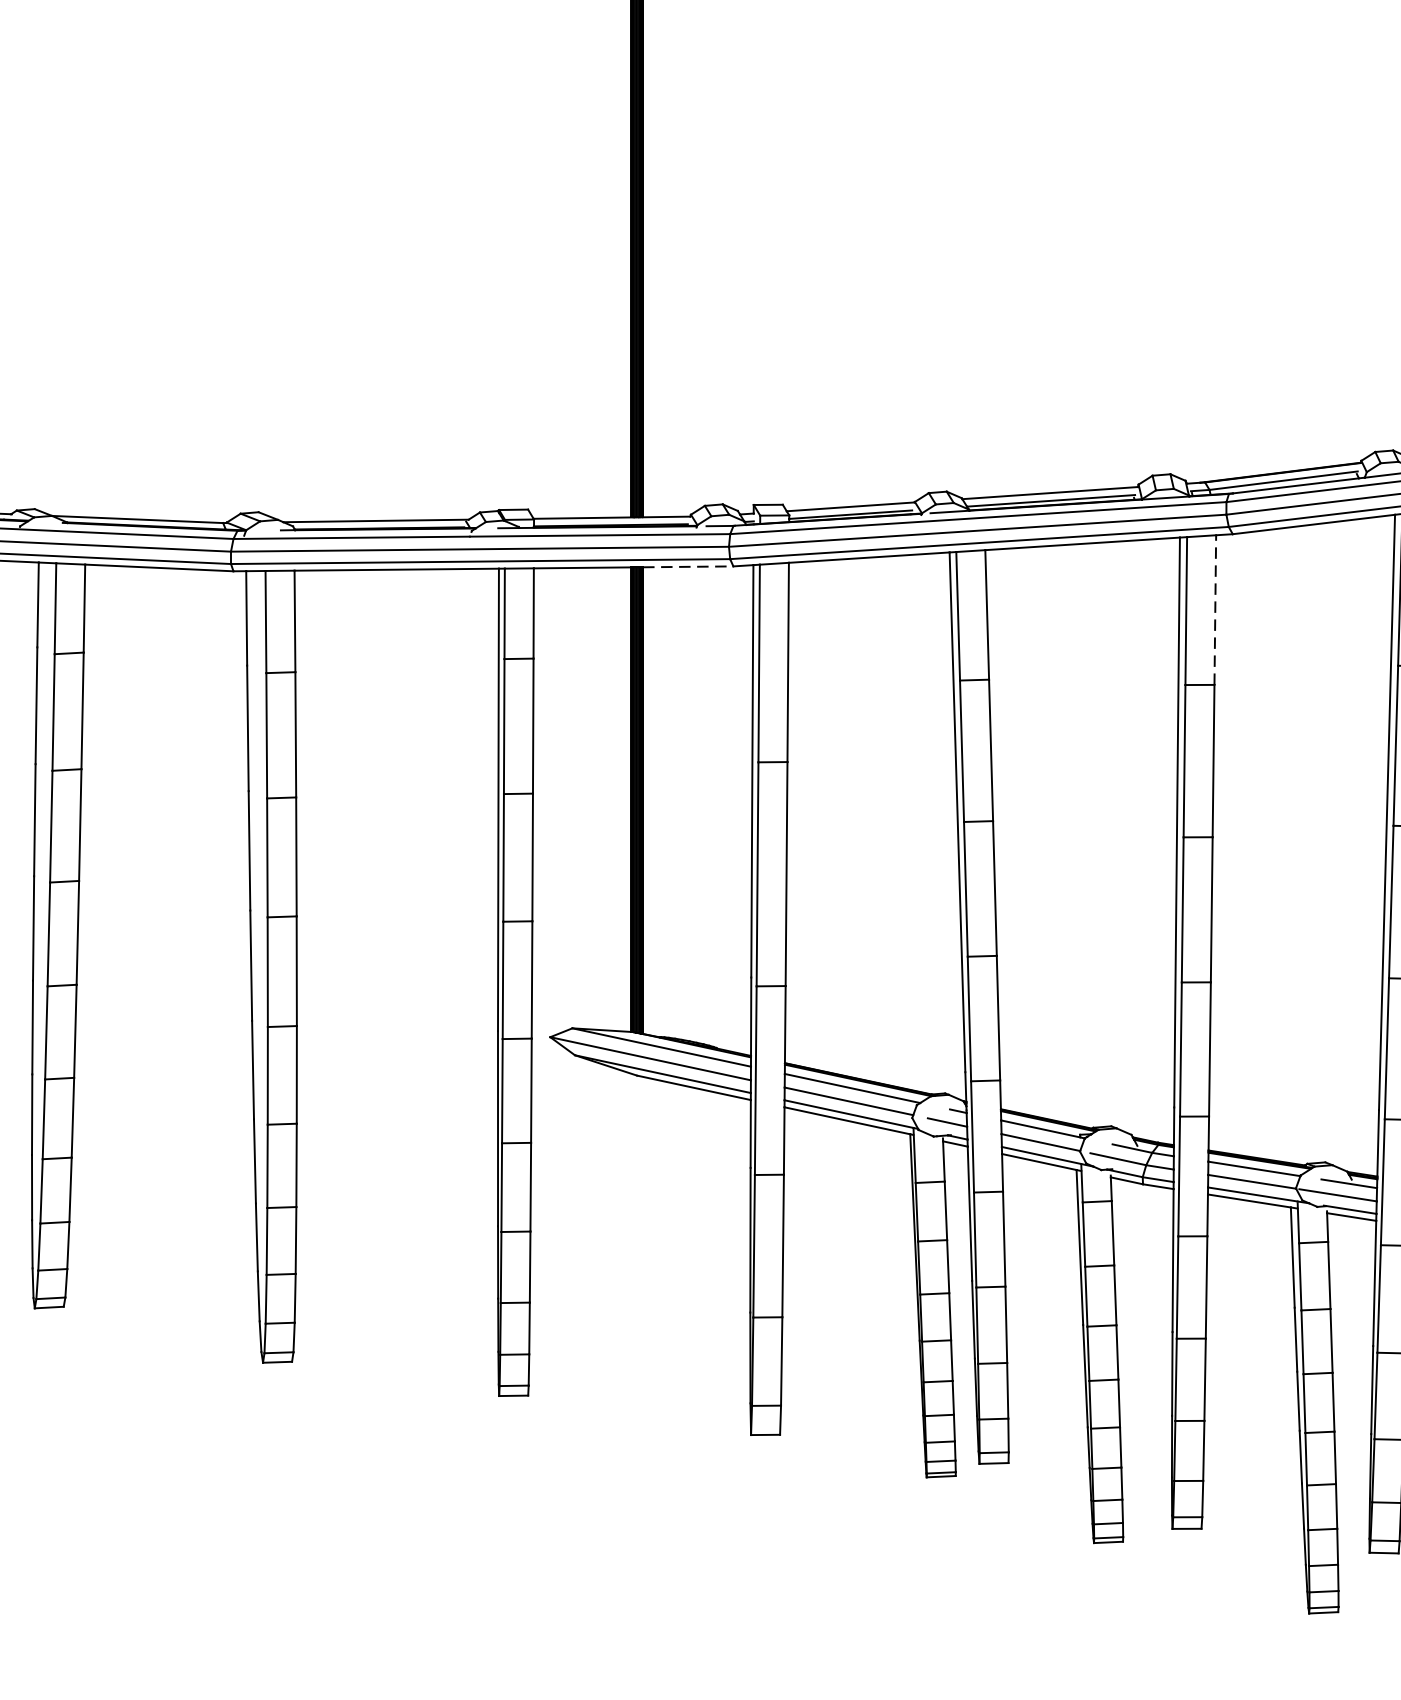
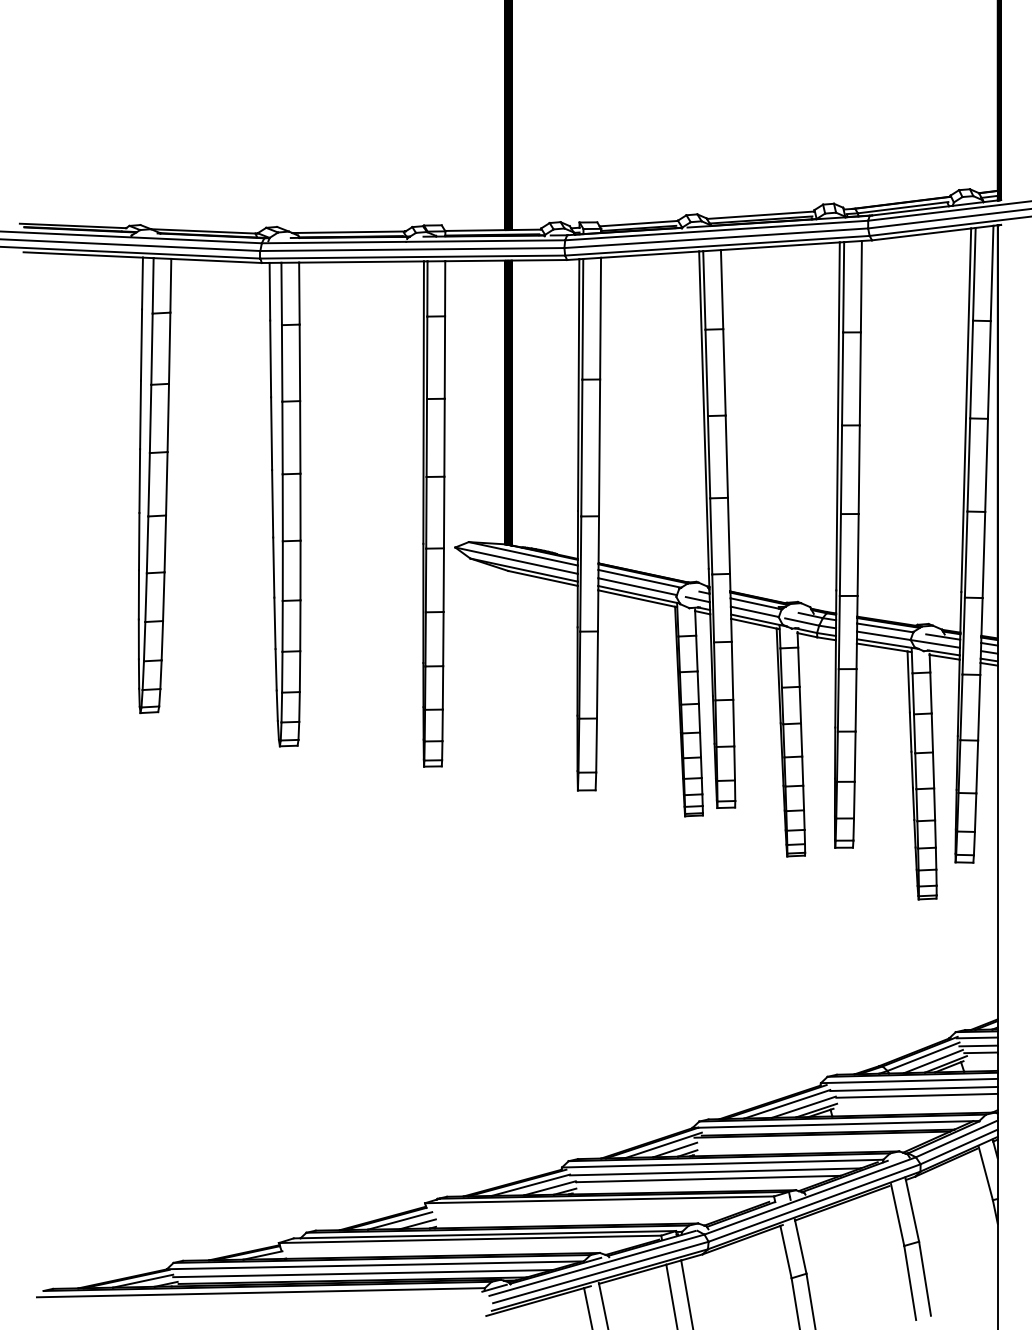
line: (688, 567) -> (539, 260), dashed -> solid
line: (1215, 609) -> (861, 286), dashed -> solid

